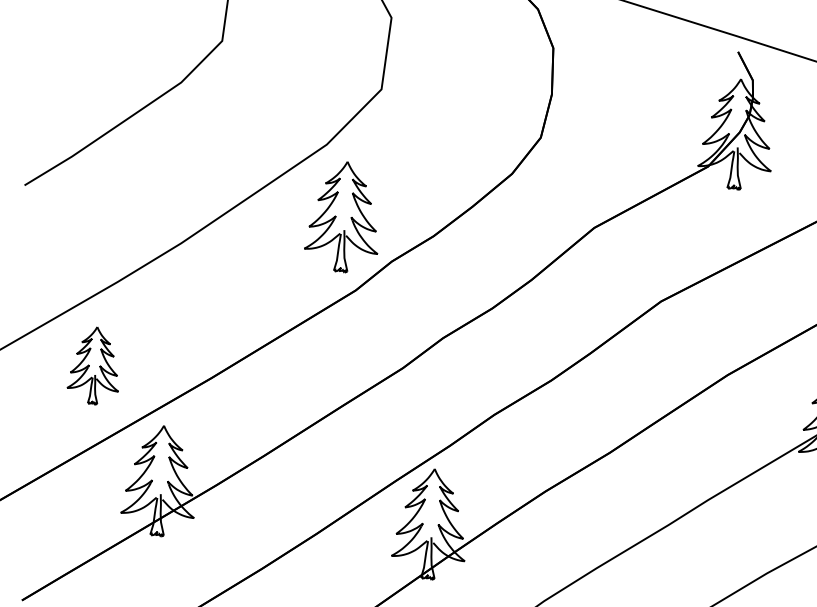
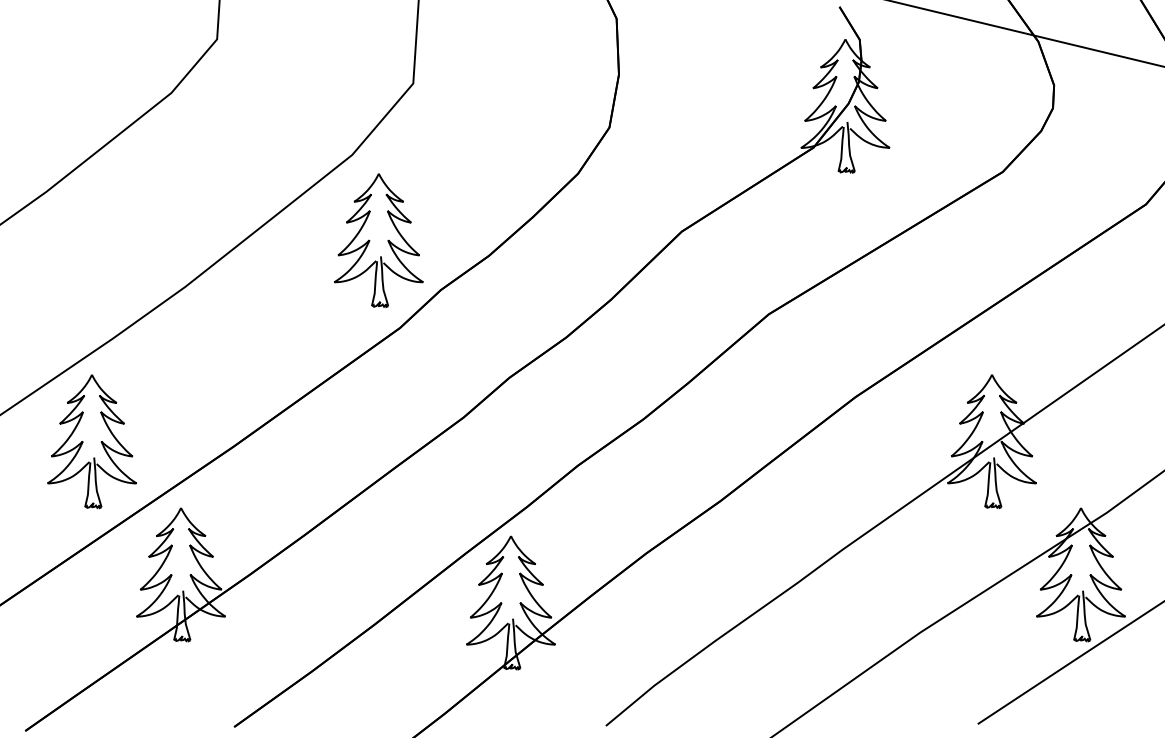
part: (94, 365) -> (91, 441), size x1.43

